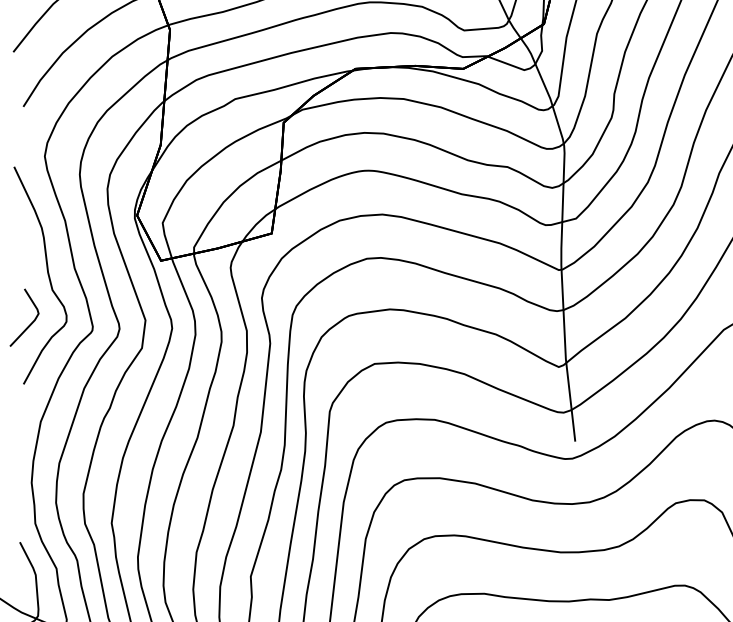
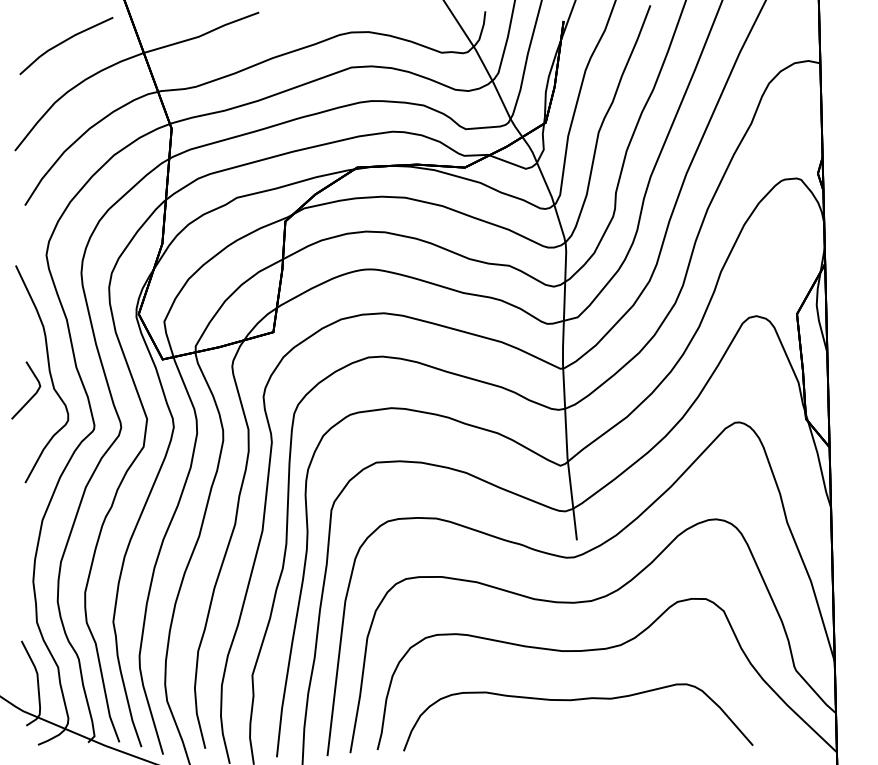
line: (30, 322) -> (32, 395), moved

